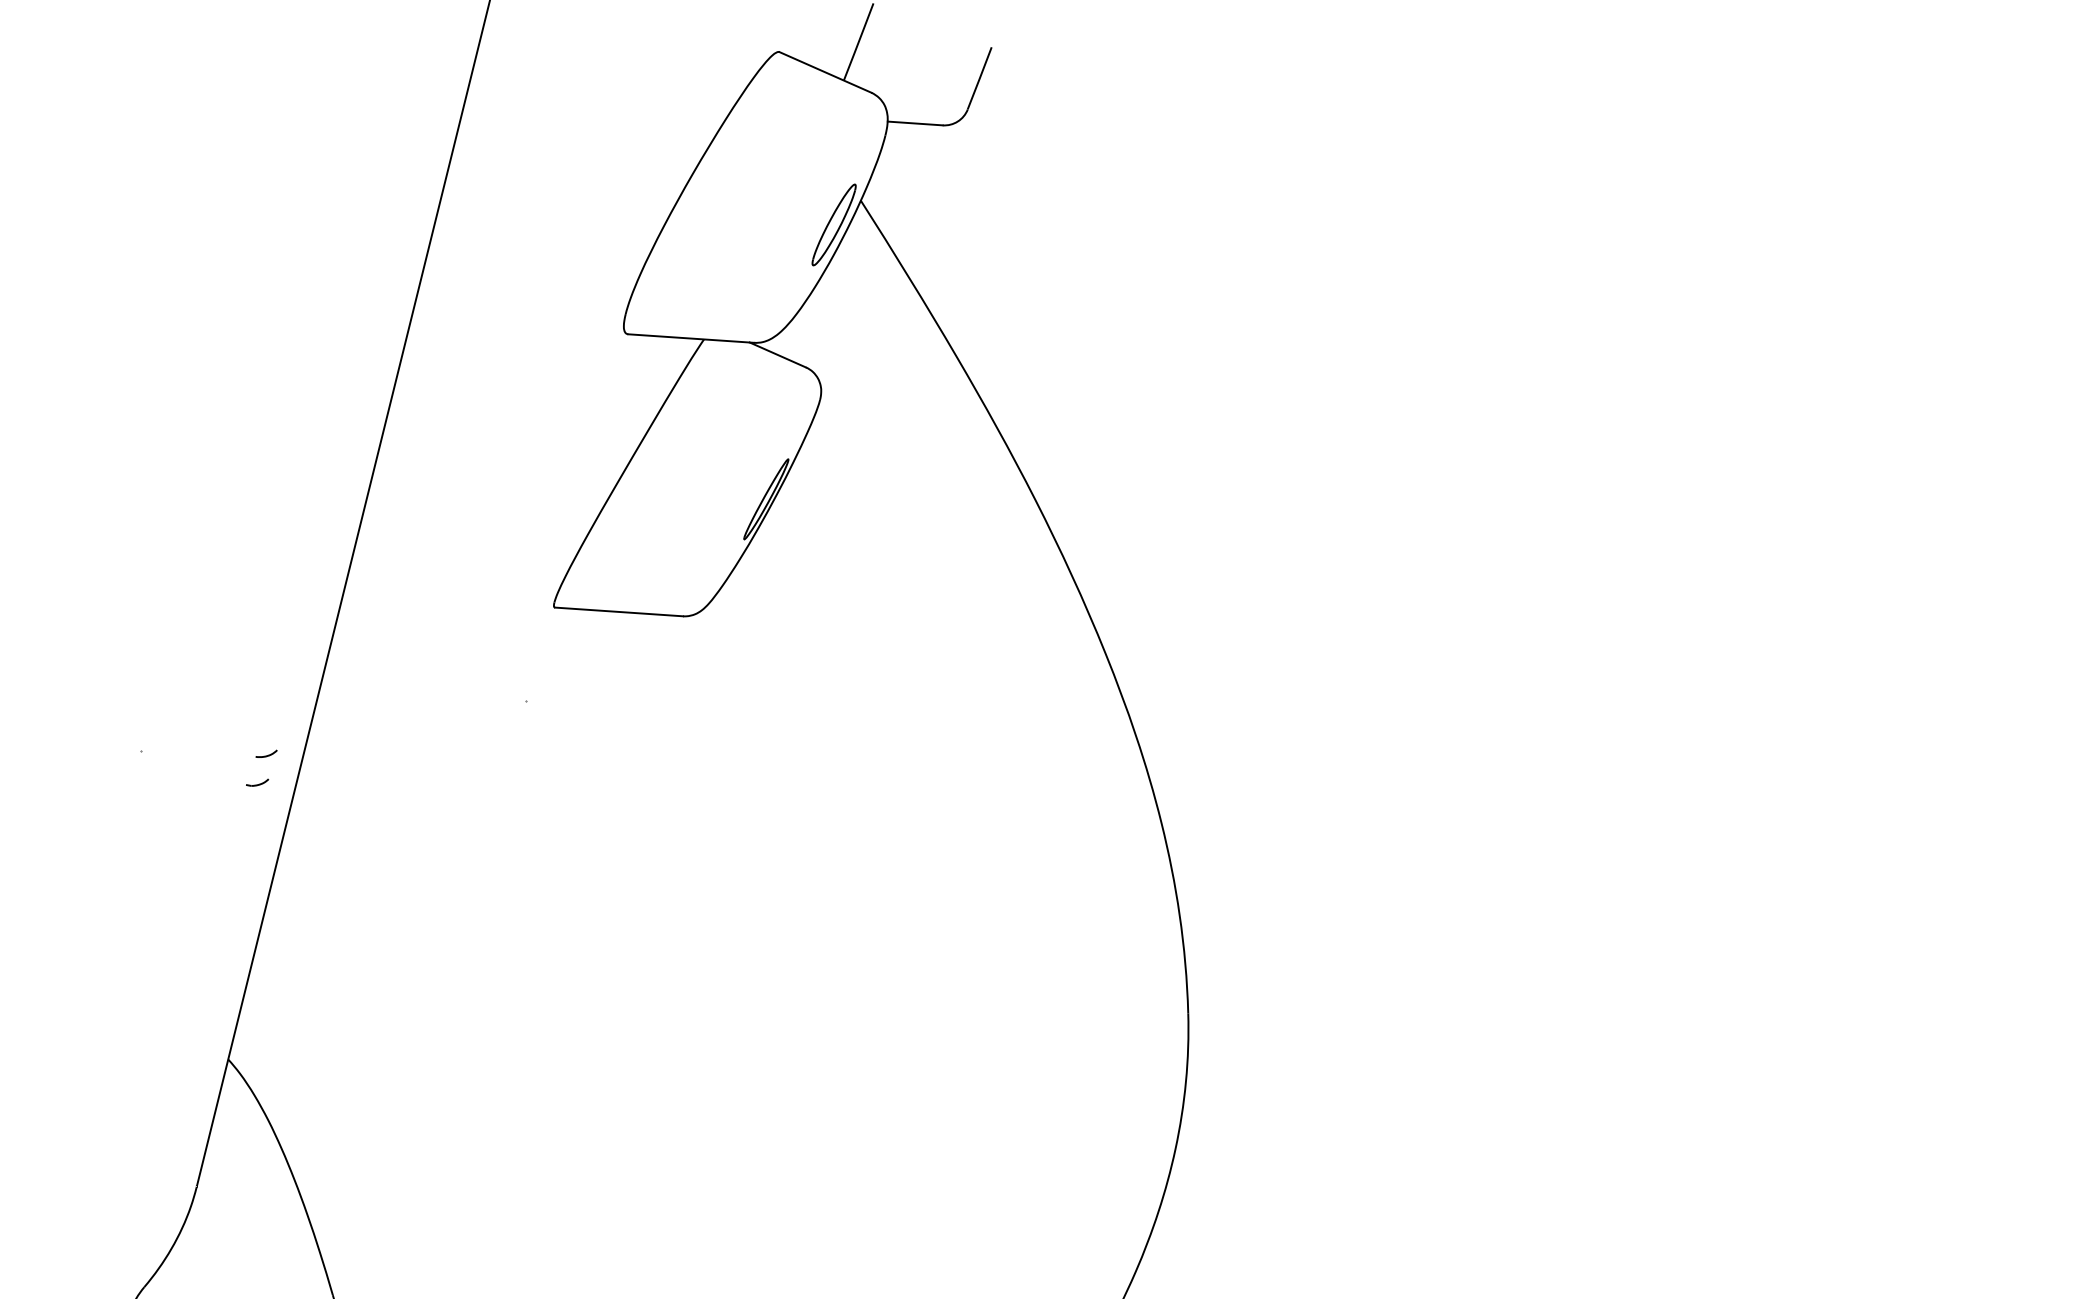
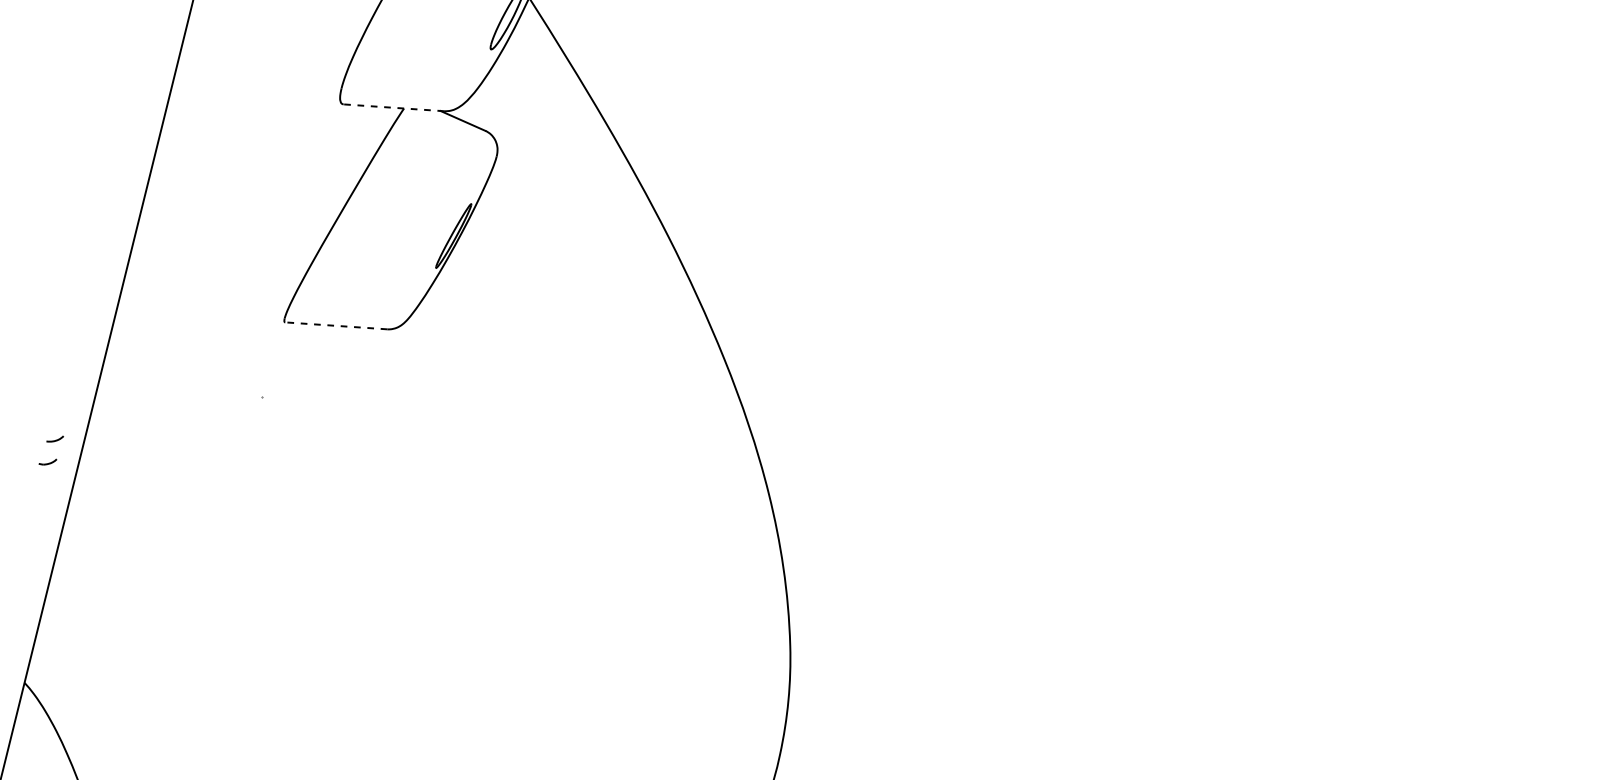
line: (690, 338) -> (393, 107), solid -> dashed
line: (618, 611) -> (335, 325), solid -> dashed

